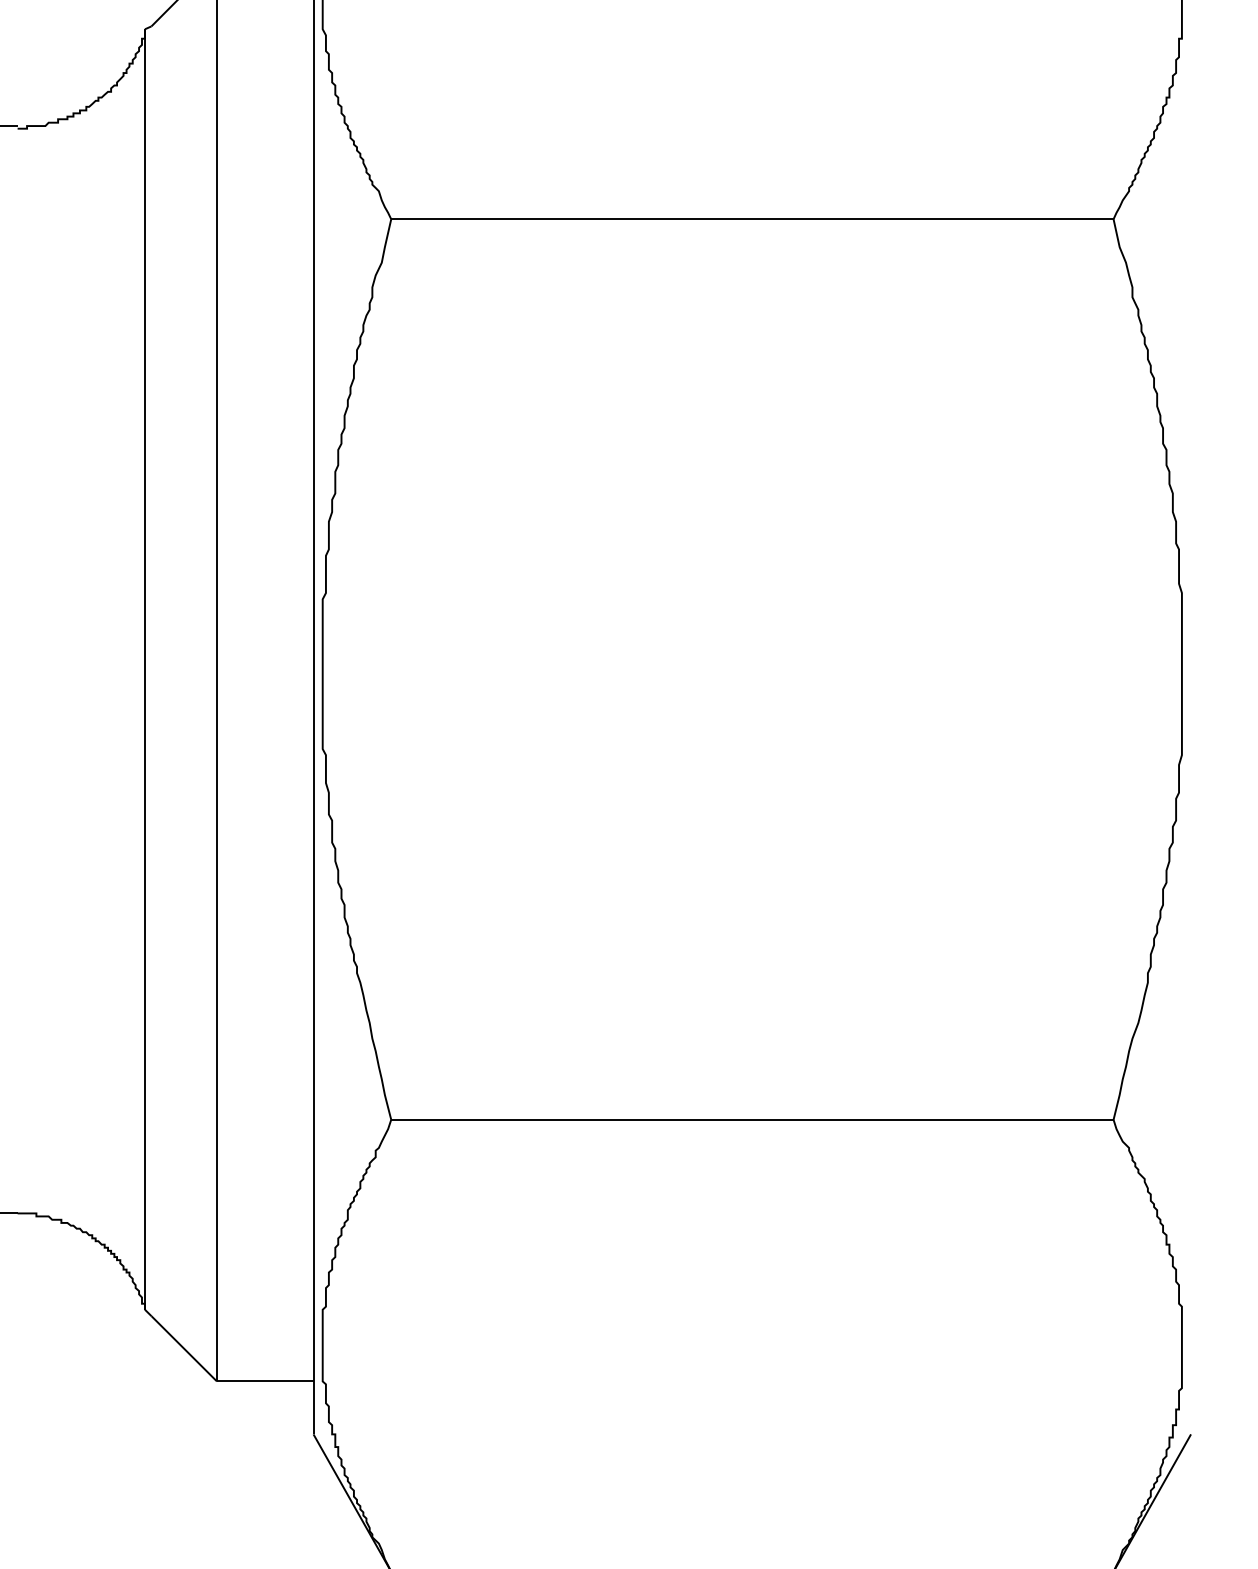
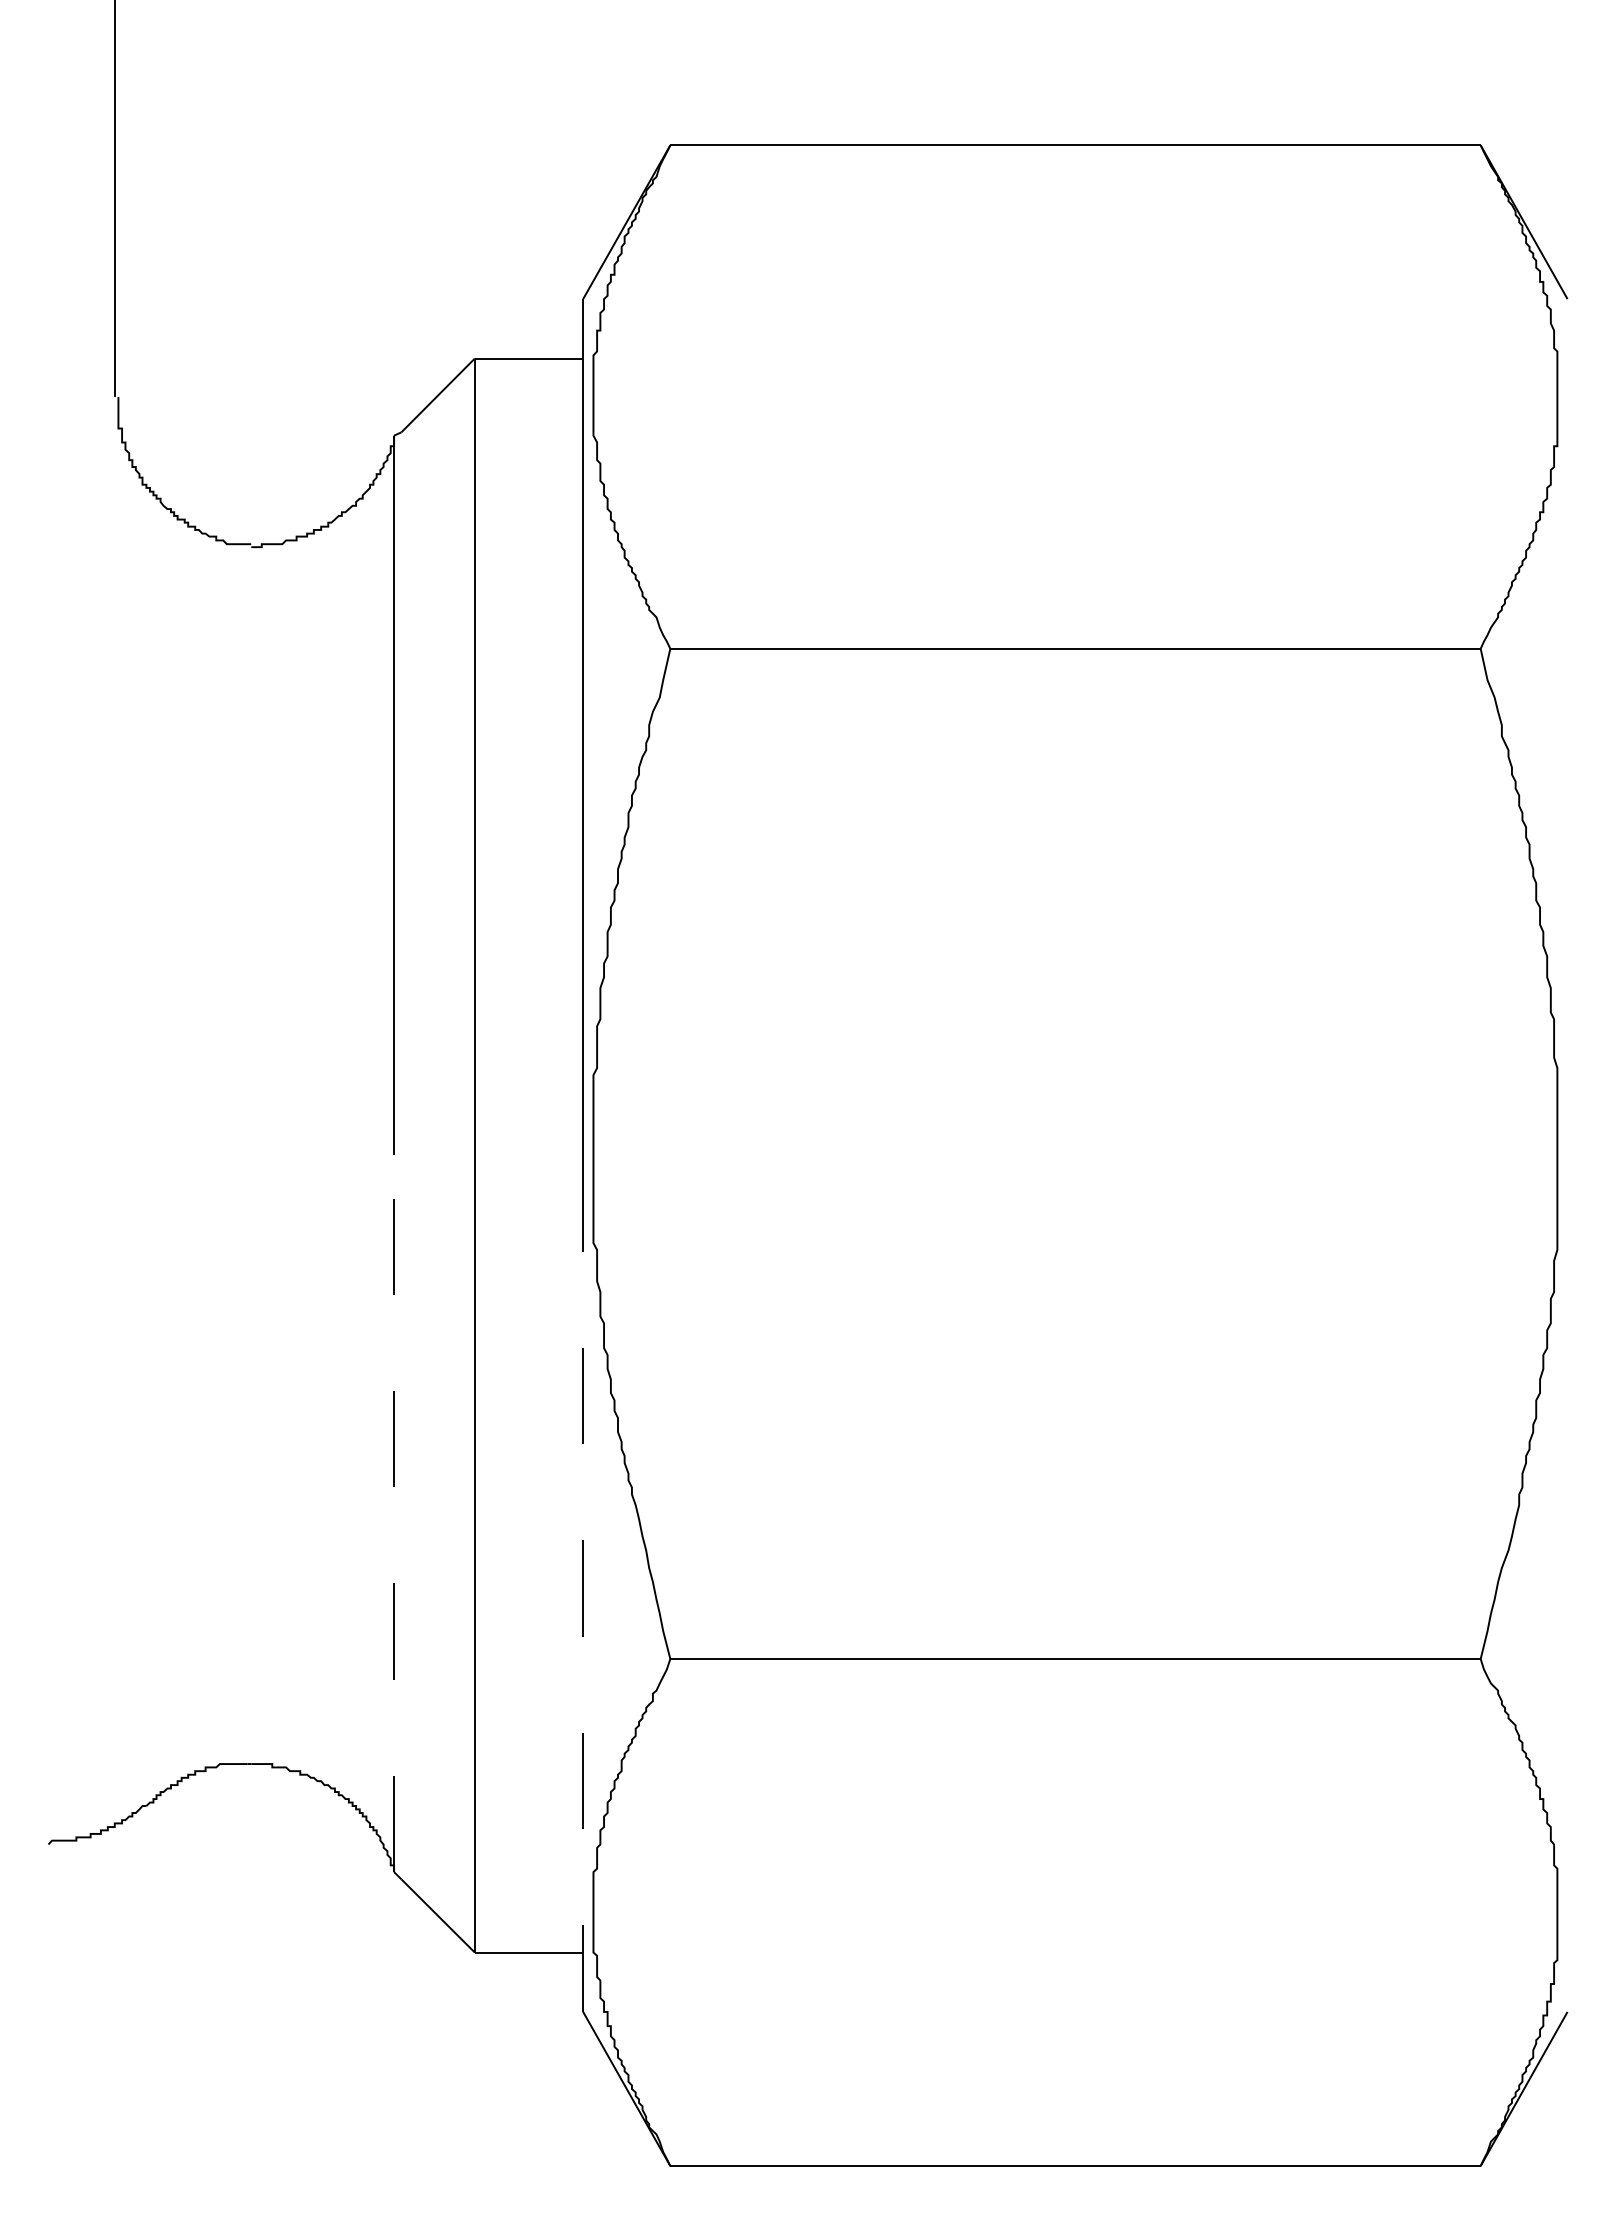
line: (145, 990) -> (394, 1513), solid -> dashed
line: (313, 1053) -> (583, 1584), solid -> dashed

